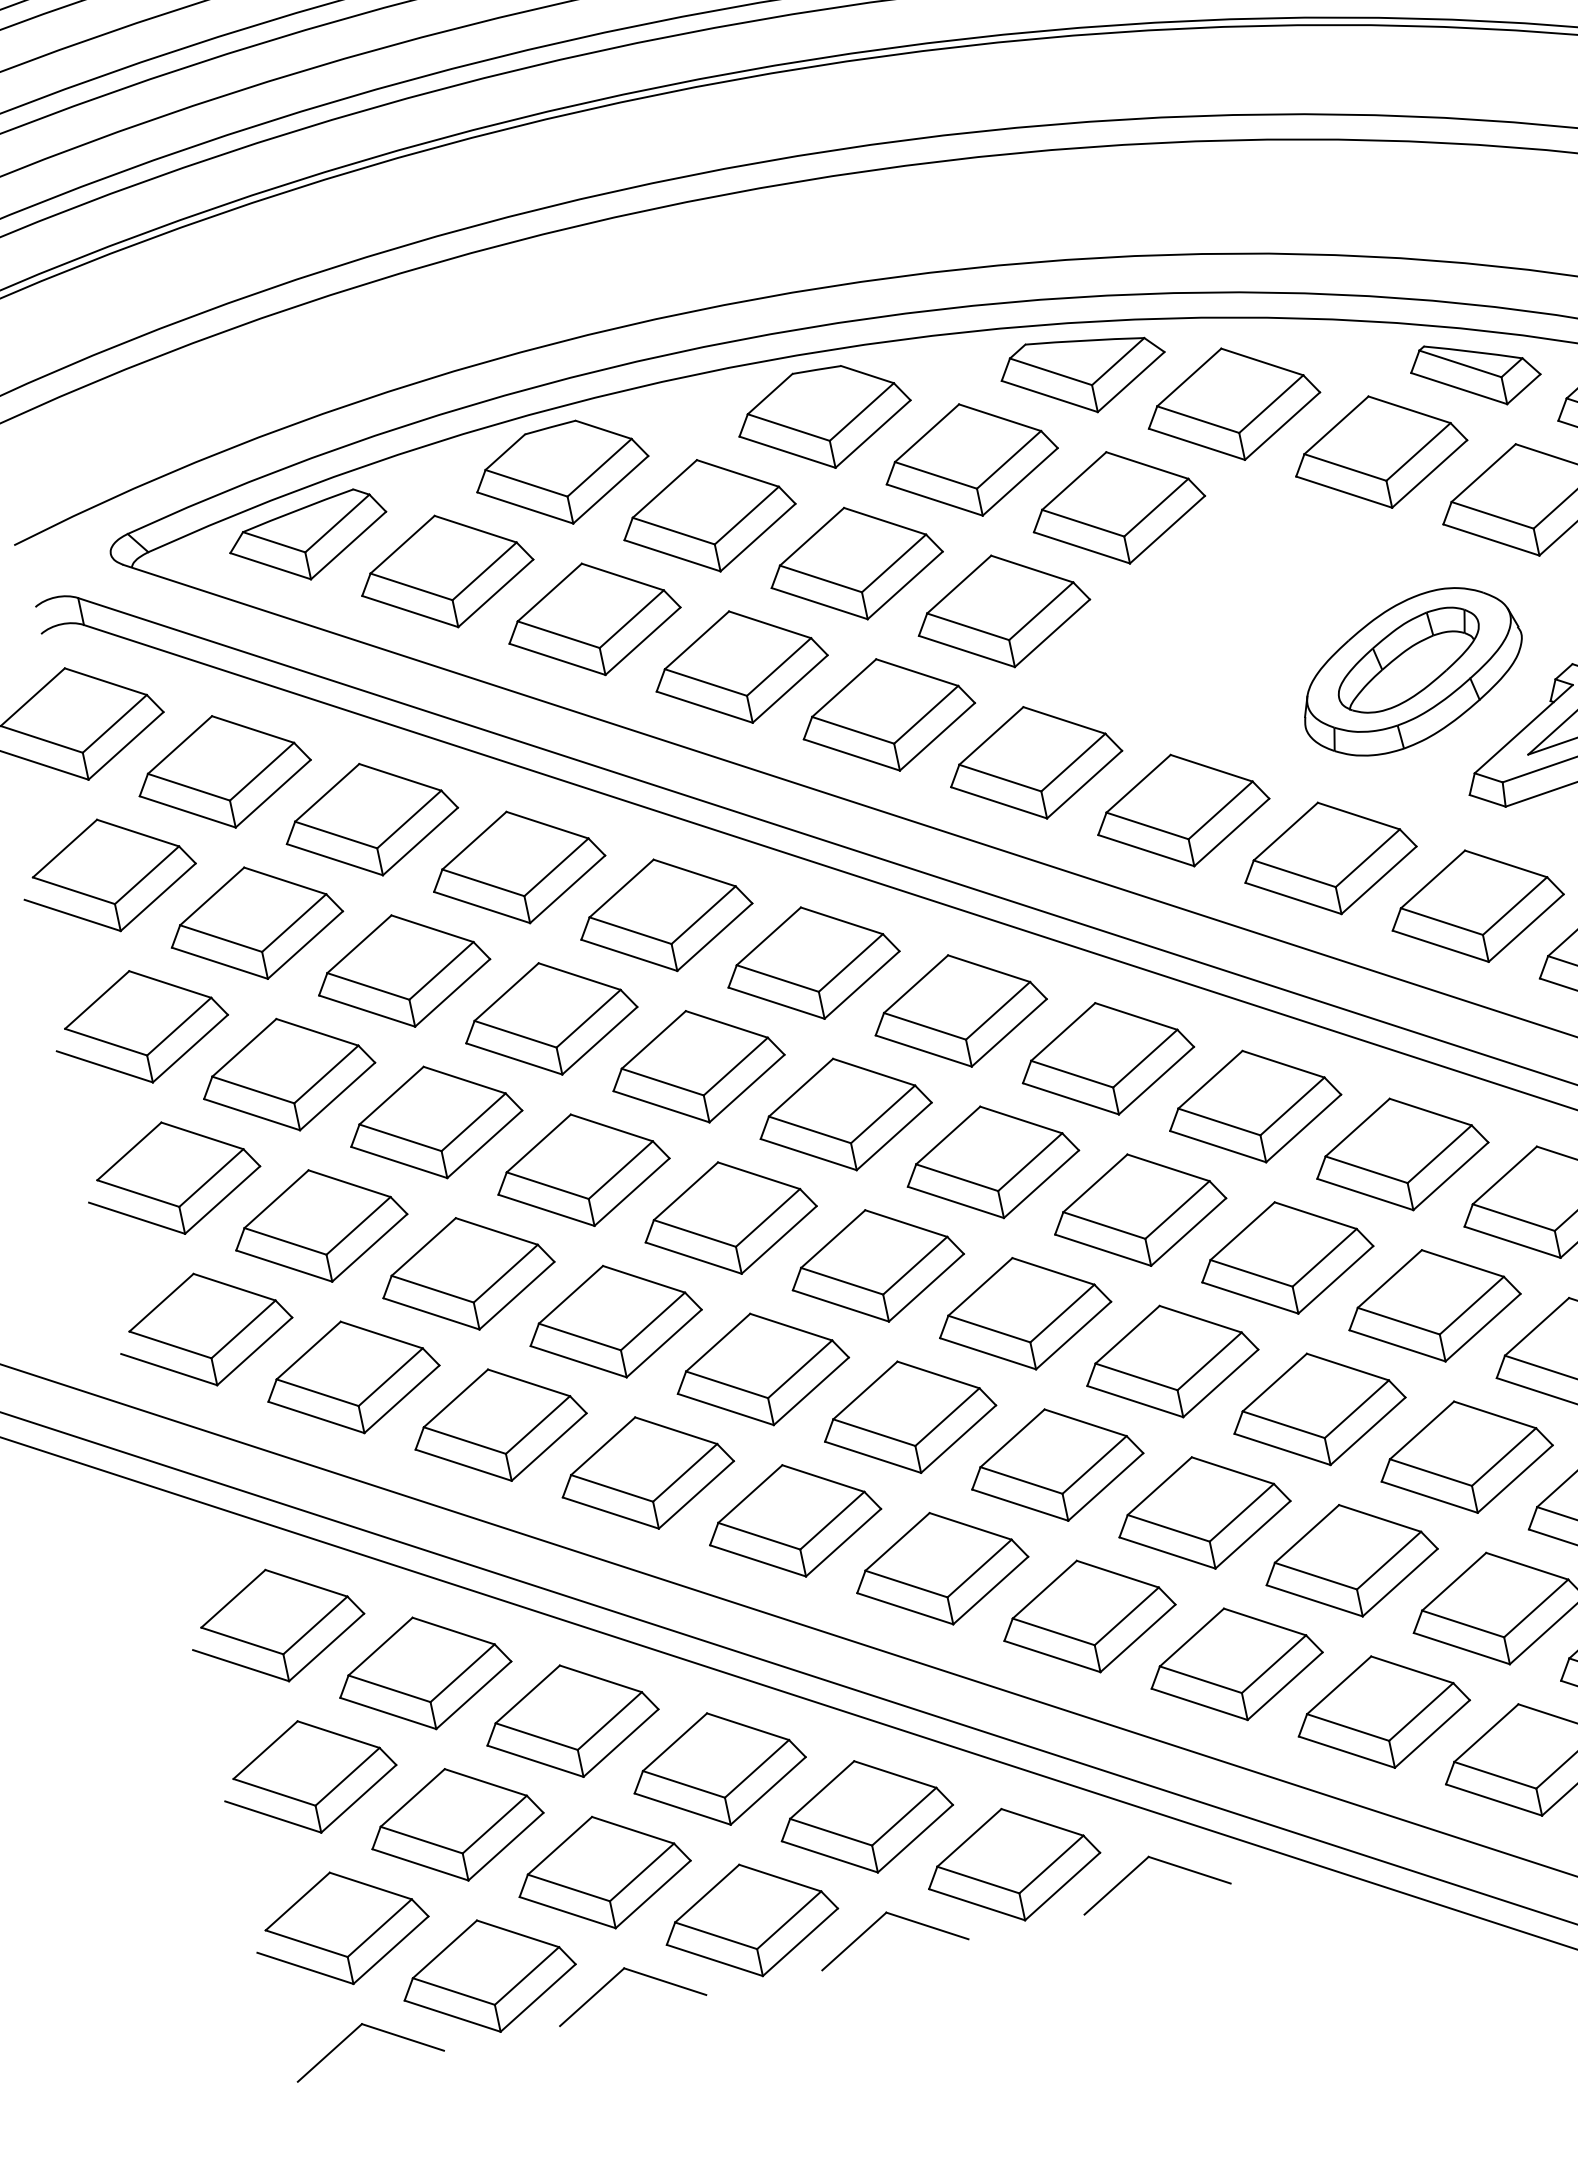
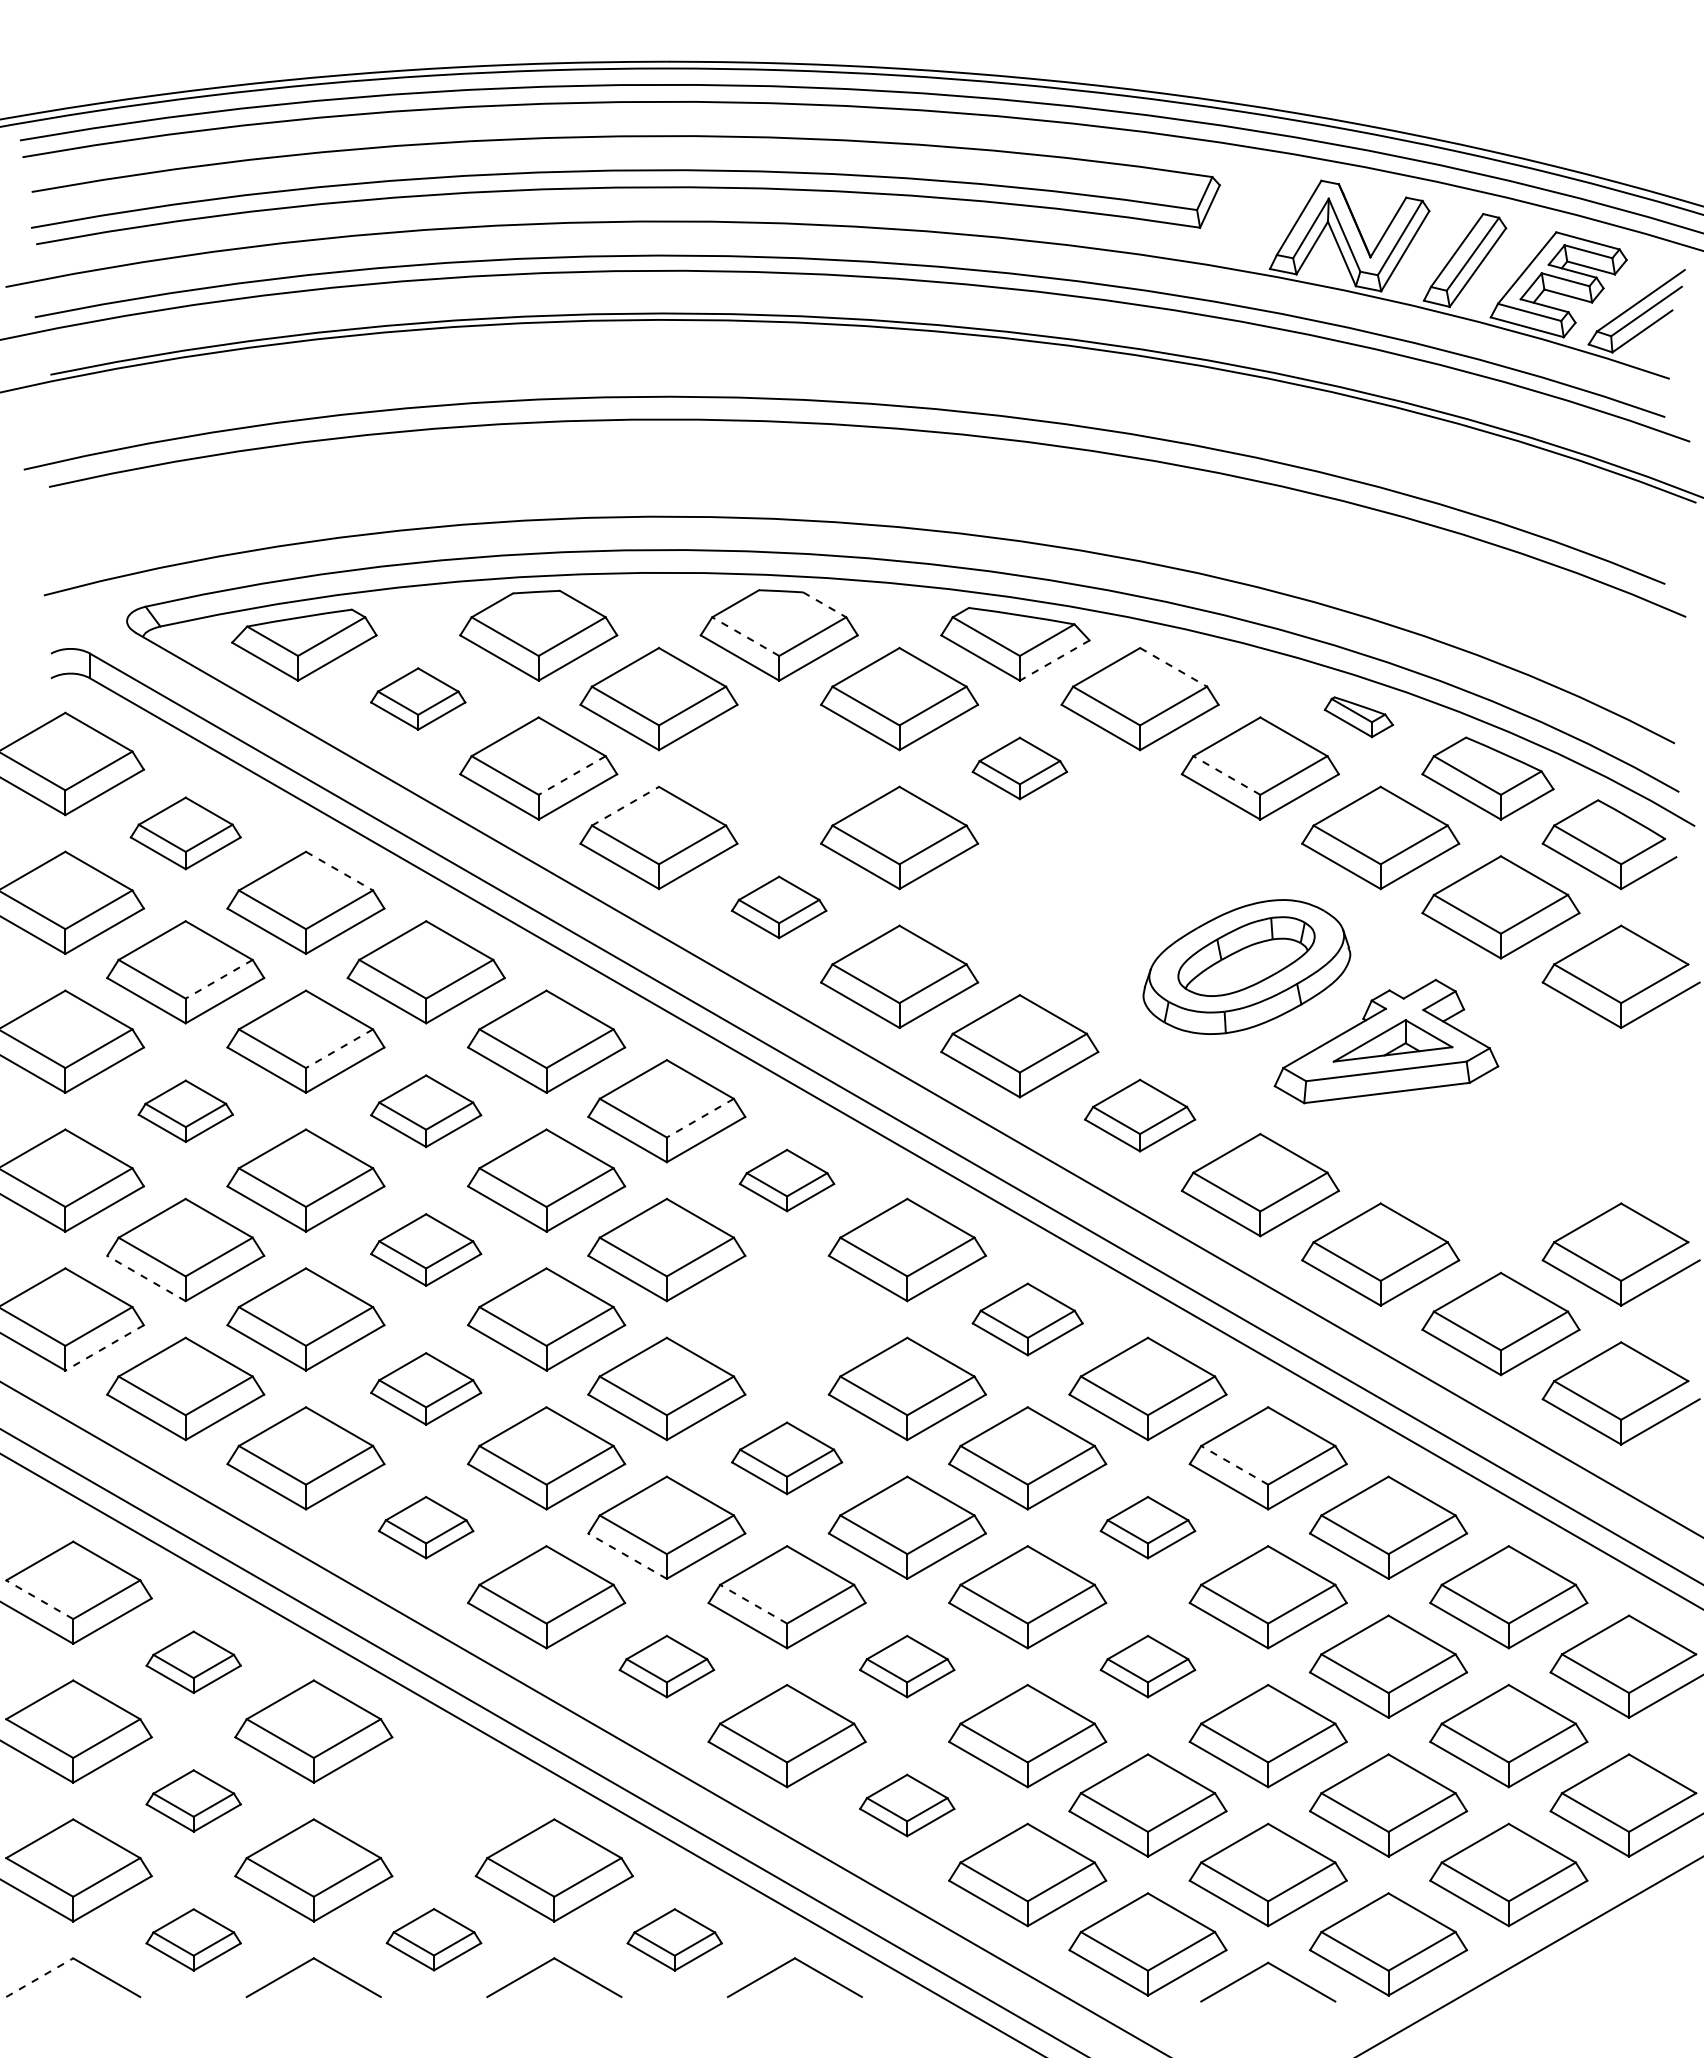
line: (1262, 362) -> (1173, 667), solid -> dashed
part: (1475, 373) -> (1358, 717), size x0.6
line: (867, 374) -> (824, 604), solid -> dashed
line: (1130, 382) -> (1054, 660), solid -> dashed
line: (788, 427) -> (745, 636), solid -> dashed
line: (1345, 467) -> (1226, 775), solid -> dashed
part: (1117, 507) -> (1019, 768), size x0.6
part: (855, 563) -> (778, 768), removed
part: (445, 571) -> (417, 698), size x0.6
line: (632, 619) -> (572, 775), solid -> dashed
line: (697, 640) -> (625, 806), solid -> dashed
part: (887, 715) -> (778, 907), size x0.6
part: (223, 771) -> (185, 833), size x0.7
line: (400, 777) -> (339, 871), solid -> dashed
part: (1328, 858) -> (1139, 1115), size x0.7
line: (294, 923) -> (219, 979), solid -> dashed
line: (851, 963) -> (700, 1118), solid -> dashed
line: (441, 970) -> (339, 1048), solid -> dashed
part: (959, 1010) -> (786, 1180), size x0.6
part: (549, 1019) -> (425, 1111), size x0.7
part: (288, 1075) -> (185, 1111), size x0.6
part: (1254, 1106) -> (1027, 1319), size x0.7
part: (991, 1162) -> (786, 1319), removed
part: (581, 1169) -> (425, 1249), size x0.7
line: (1513, 1217) -> (1234, 1465), solid -> dashed
line: (284, 1266) -> (146, 1278), solid -> dashed
part: (1433, 1305) -> (1147, 1527), size x0.6
part: (1023, 1314) -> (786, 1458), size x0.7
part: (613, 1321) -> (425, 1388), size x0.7
line: (254, 1352) -> (104, 1348), solid -> dashed
line: (872, 1456) -> (627, 1555), solid -> dashed
part: (1465, 1457) -> (1147, 1666), size x0.6
part: (646, 1472) -> (425, 1527), size x0.6
line: (1021, 1480) -> (753, 1604), solid -> dashed
part: (1202, 1512) -> (906, 1666), size x0.6
part: (941, 1568) -> (666, 1666), size x0.6
line: (242, 1640) -> (39, 1599), solid -> dashed
part: (1234, 1664) -> (906, 1805), size x0.6
part: (424, 1673) -> (193, 1662), size x0.6
part: (718, 1768) -> (433, 1800), removed
part: (456, 1824) -> (193, 1800), size x0.6
part: (1012, 1864) -> (674, 1939), size x0.6
part: (750, 1920) -> (433, 1939), size x0.6
part: (488, 1975) -> (193, 1939), size x0.6
line: (329, 2052) -> (39, 1977), solid -> dashed

